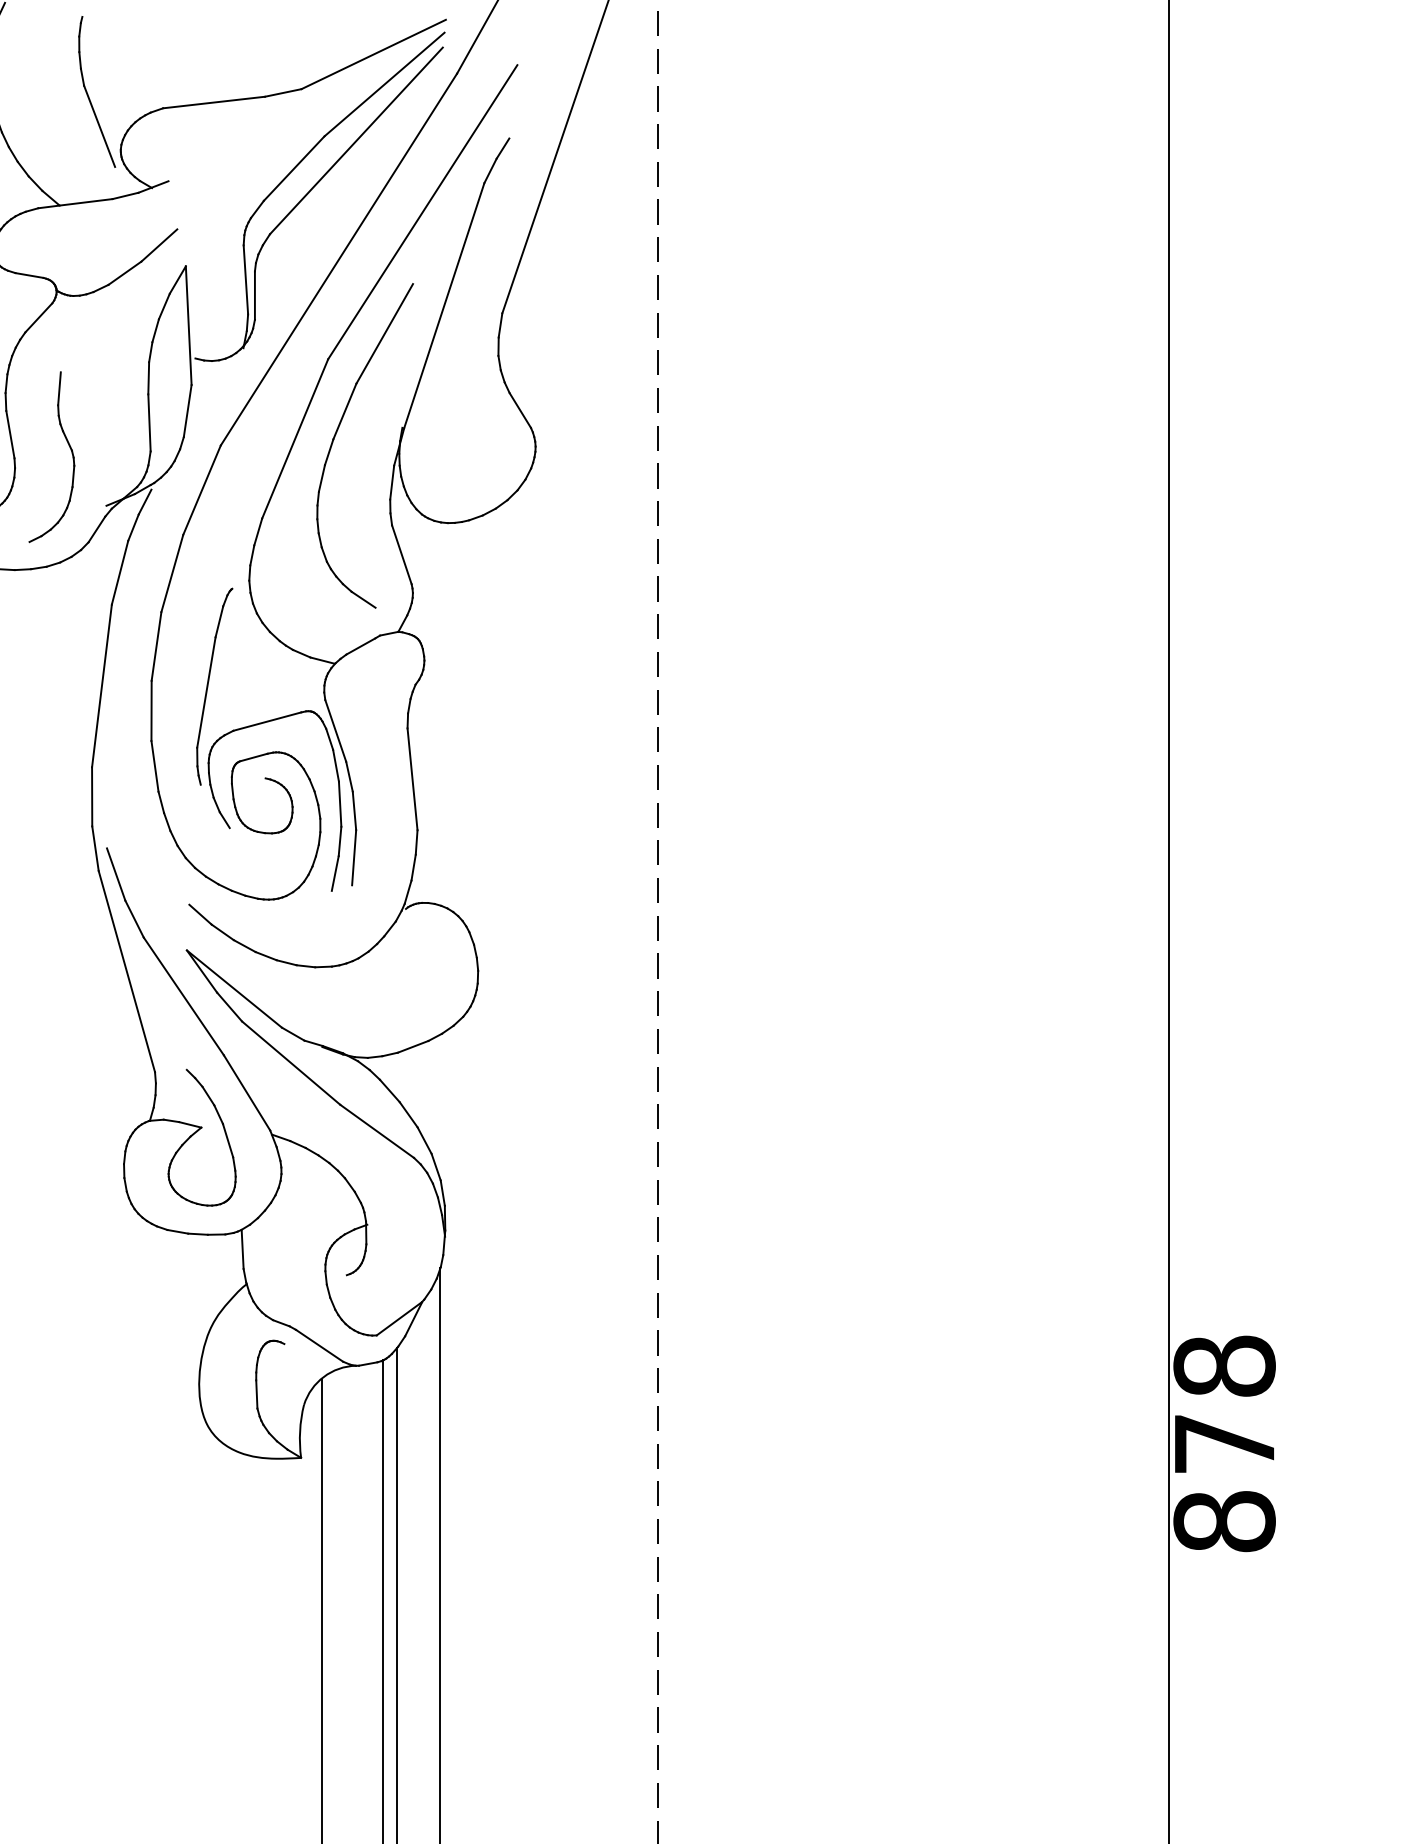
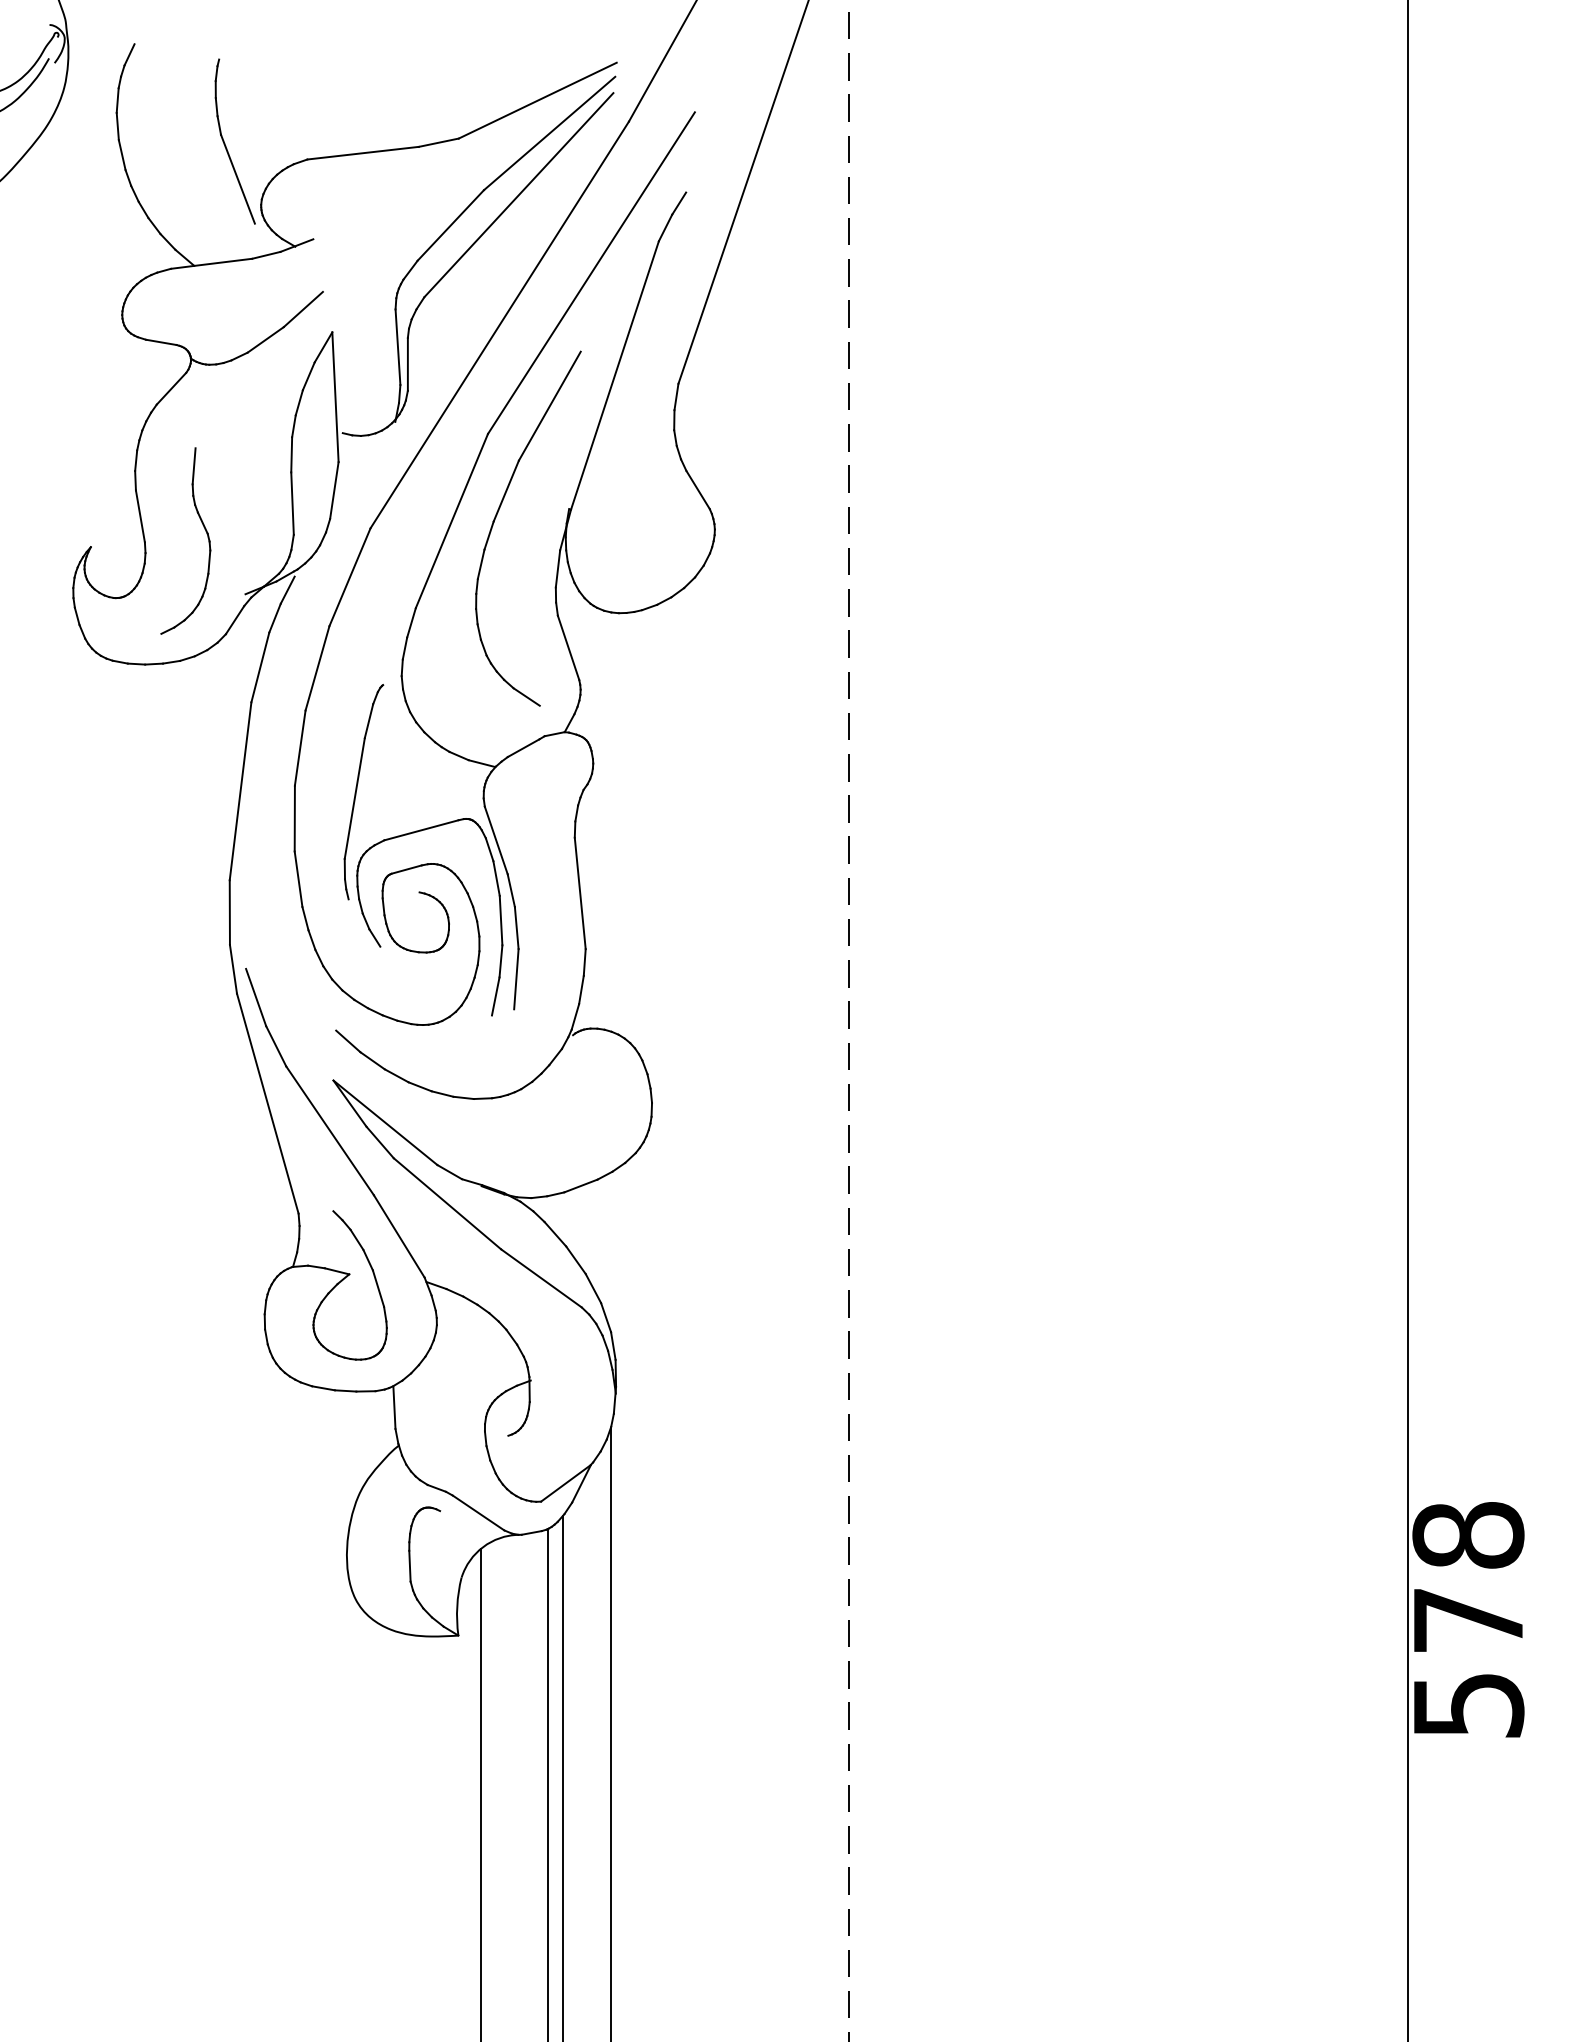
text: (1224, 1520) -> (1468, 1704), 878 -> 578

